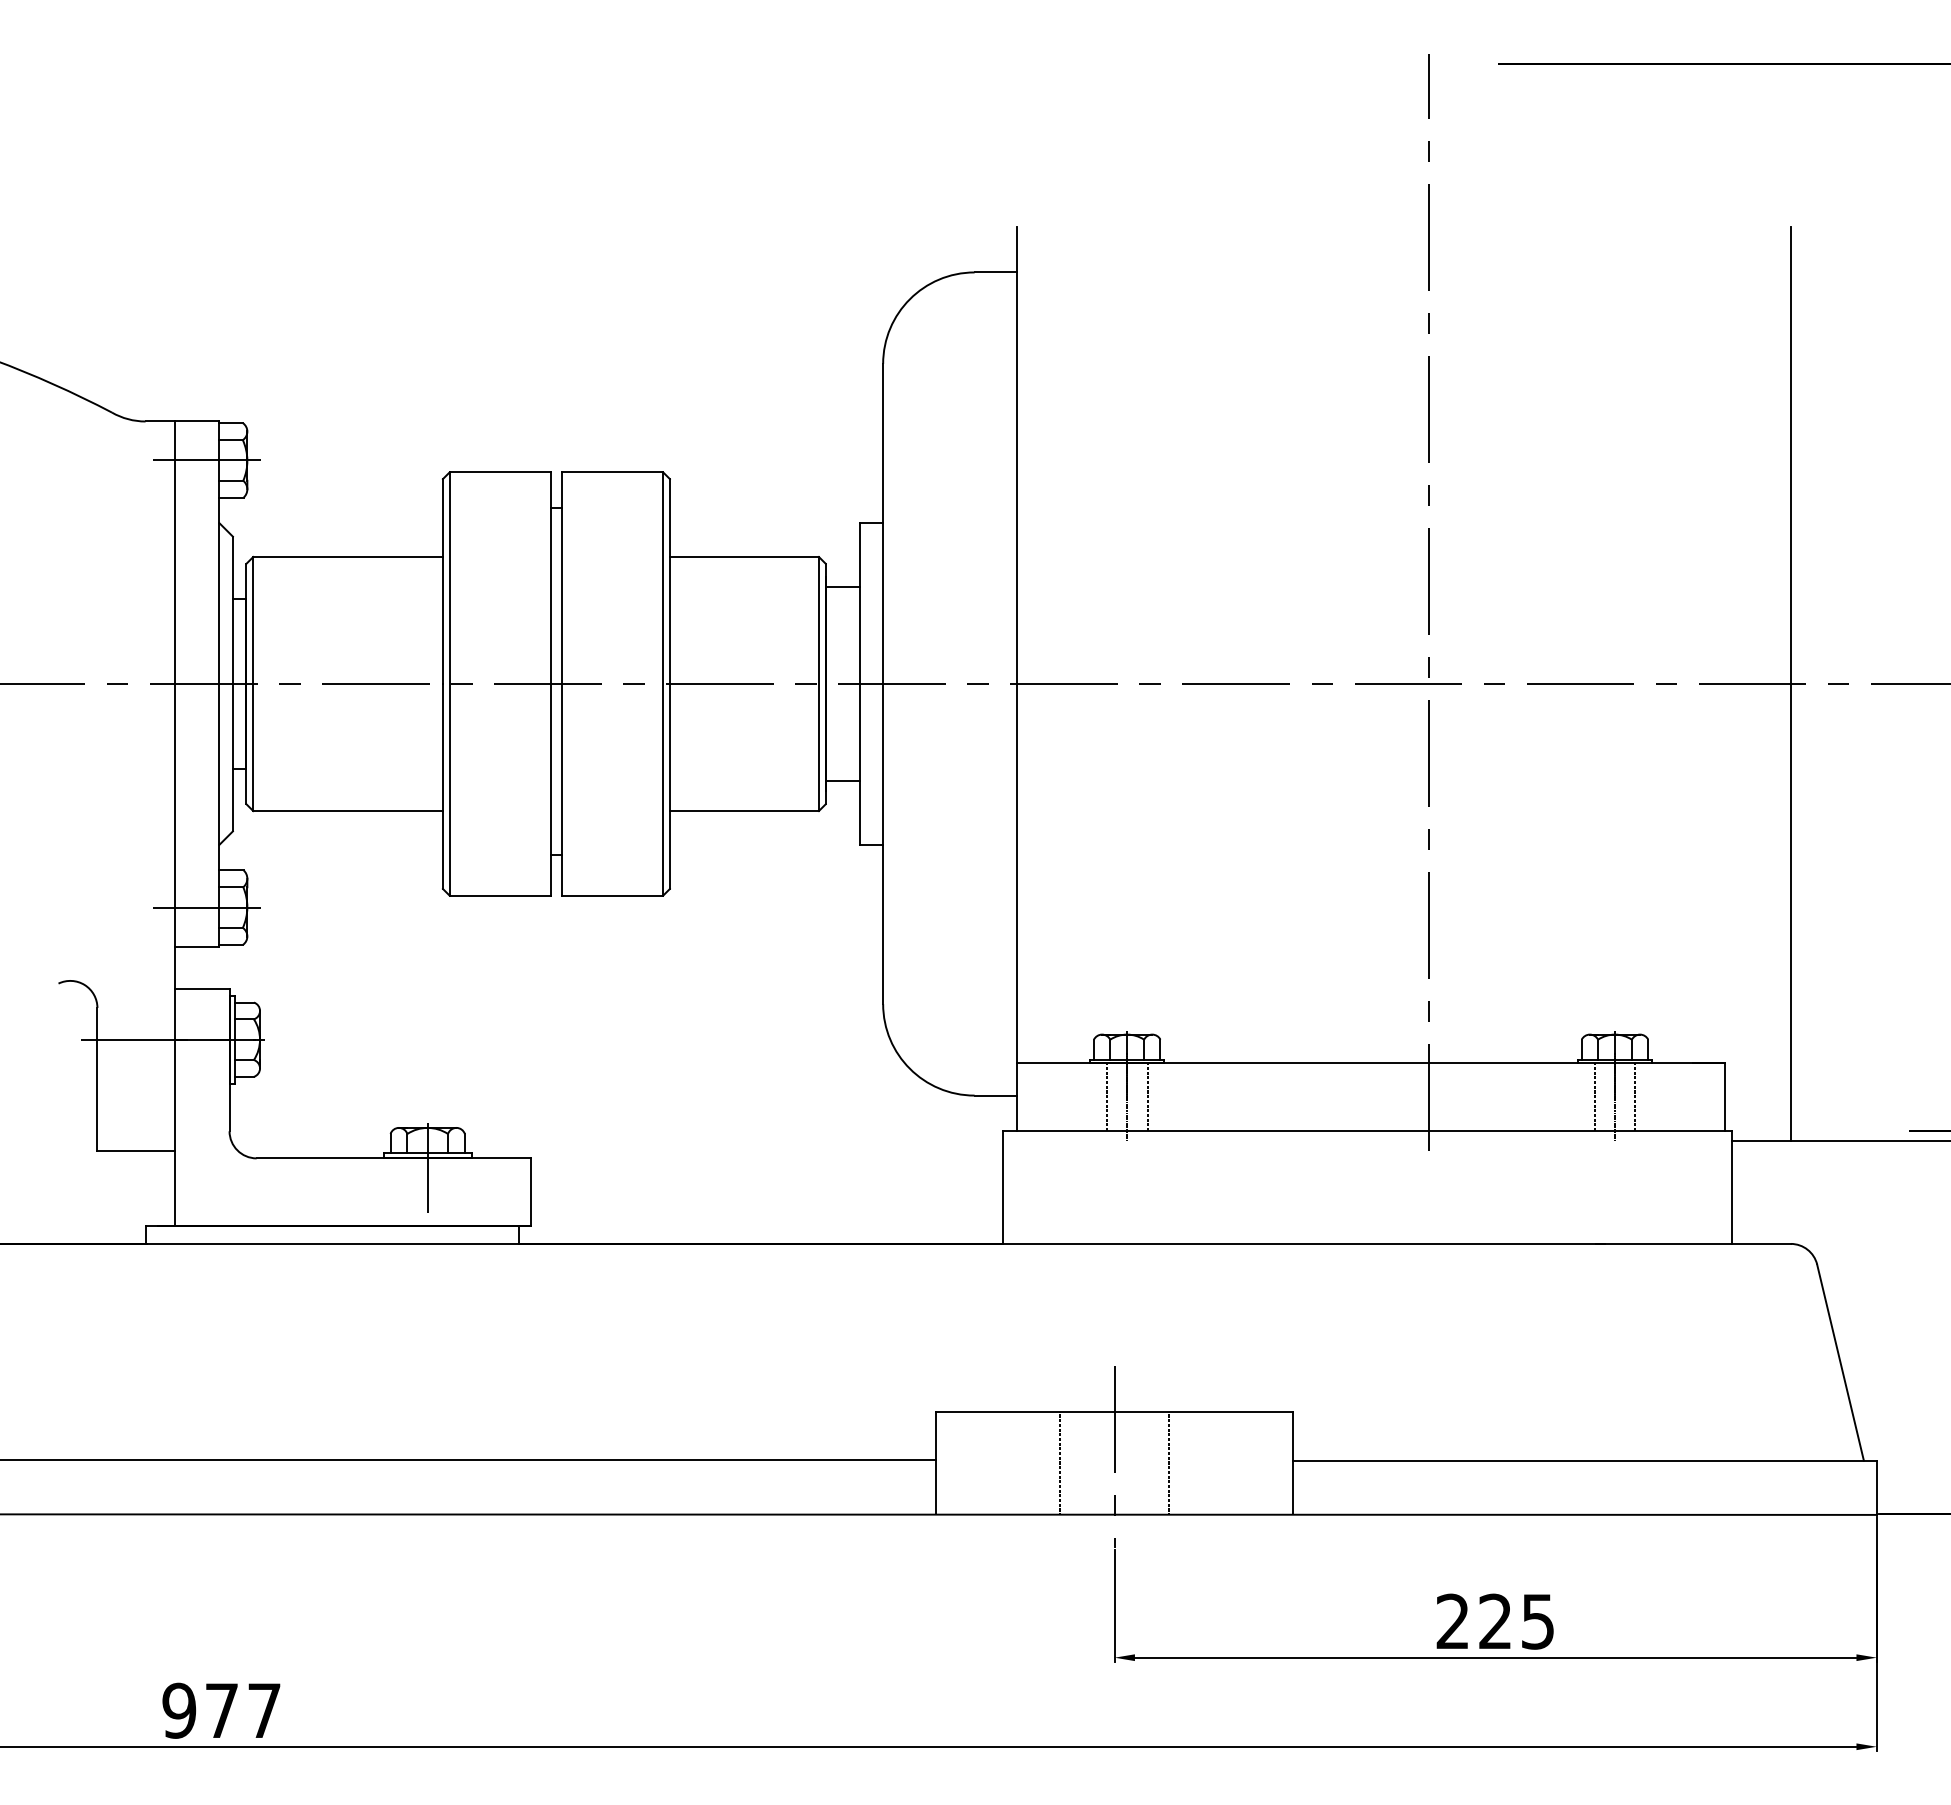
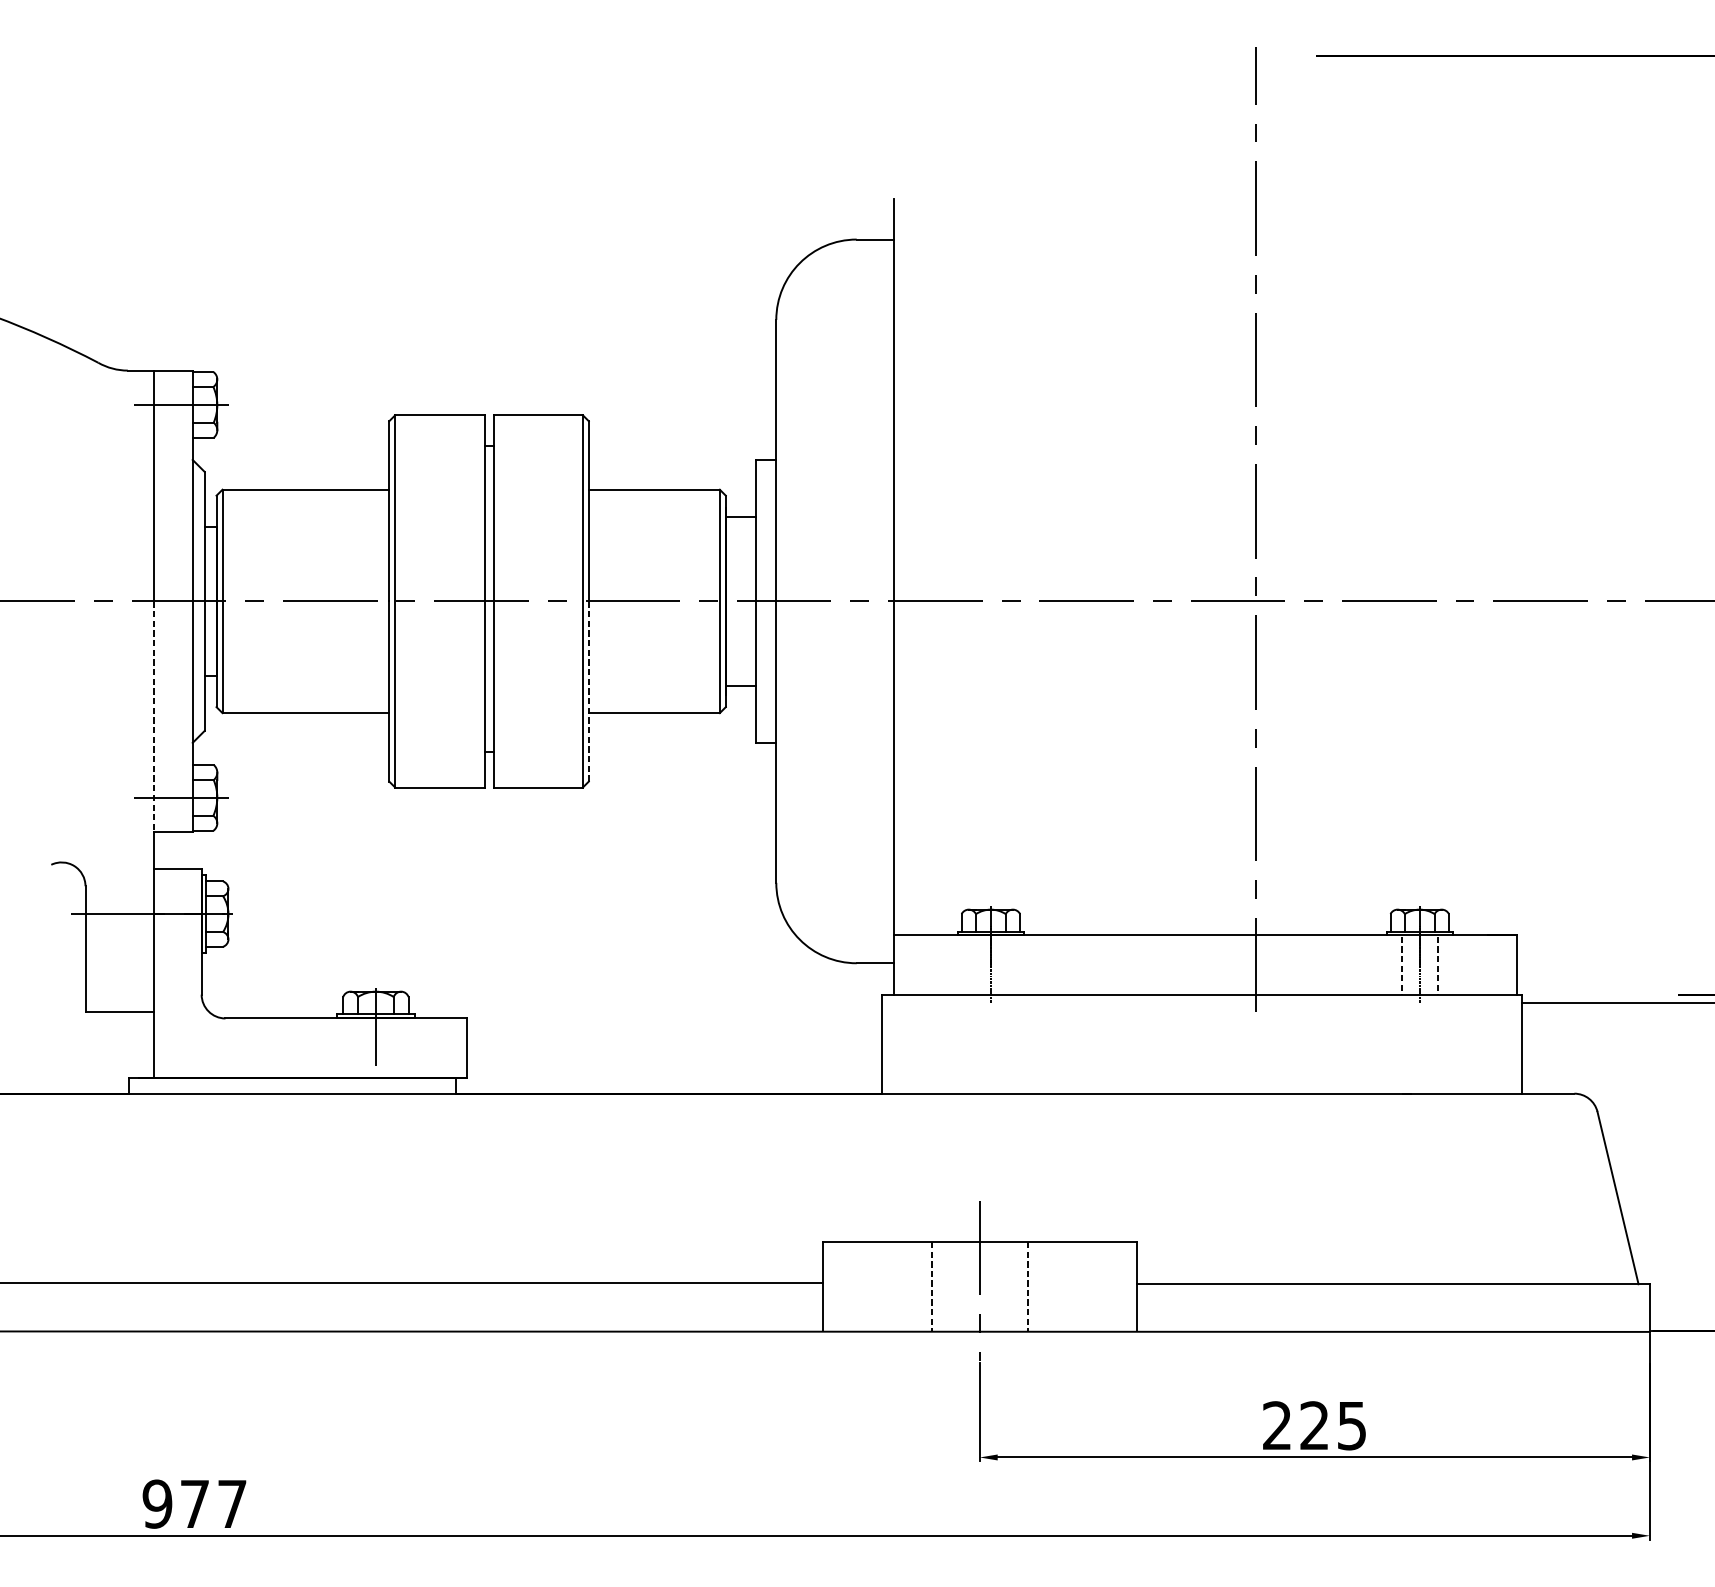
line: (1791, 683) -> (1574, 600), removed
line: (669, 786) -> (588, 691), solid -> dashed
line: (175, 815) -> (154, 717), solid -> dashed
line: (1106, 1097) -> (972, 964), removed
line: (1147, 1097) -> (1008, 964), removed

